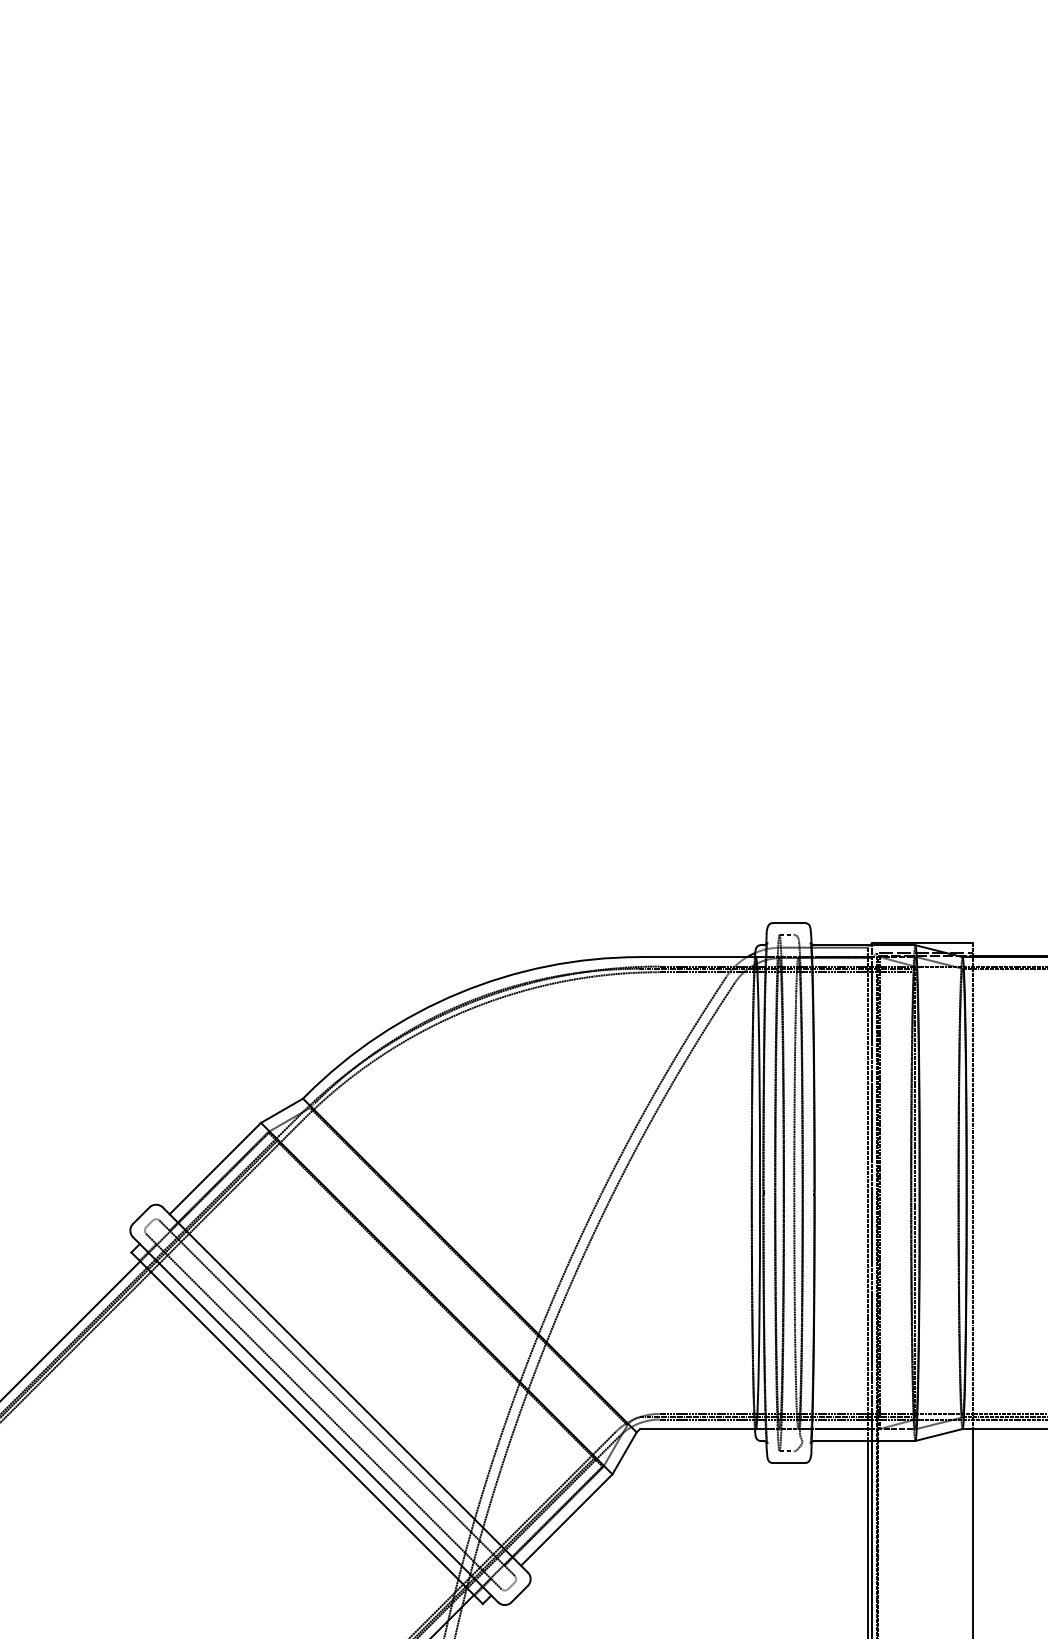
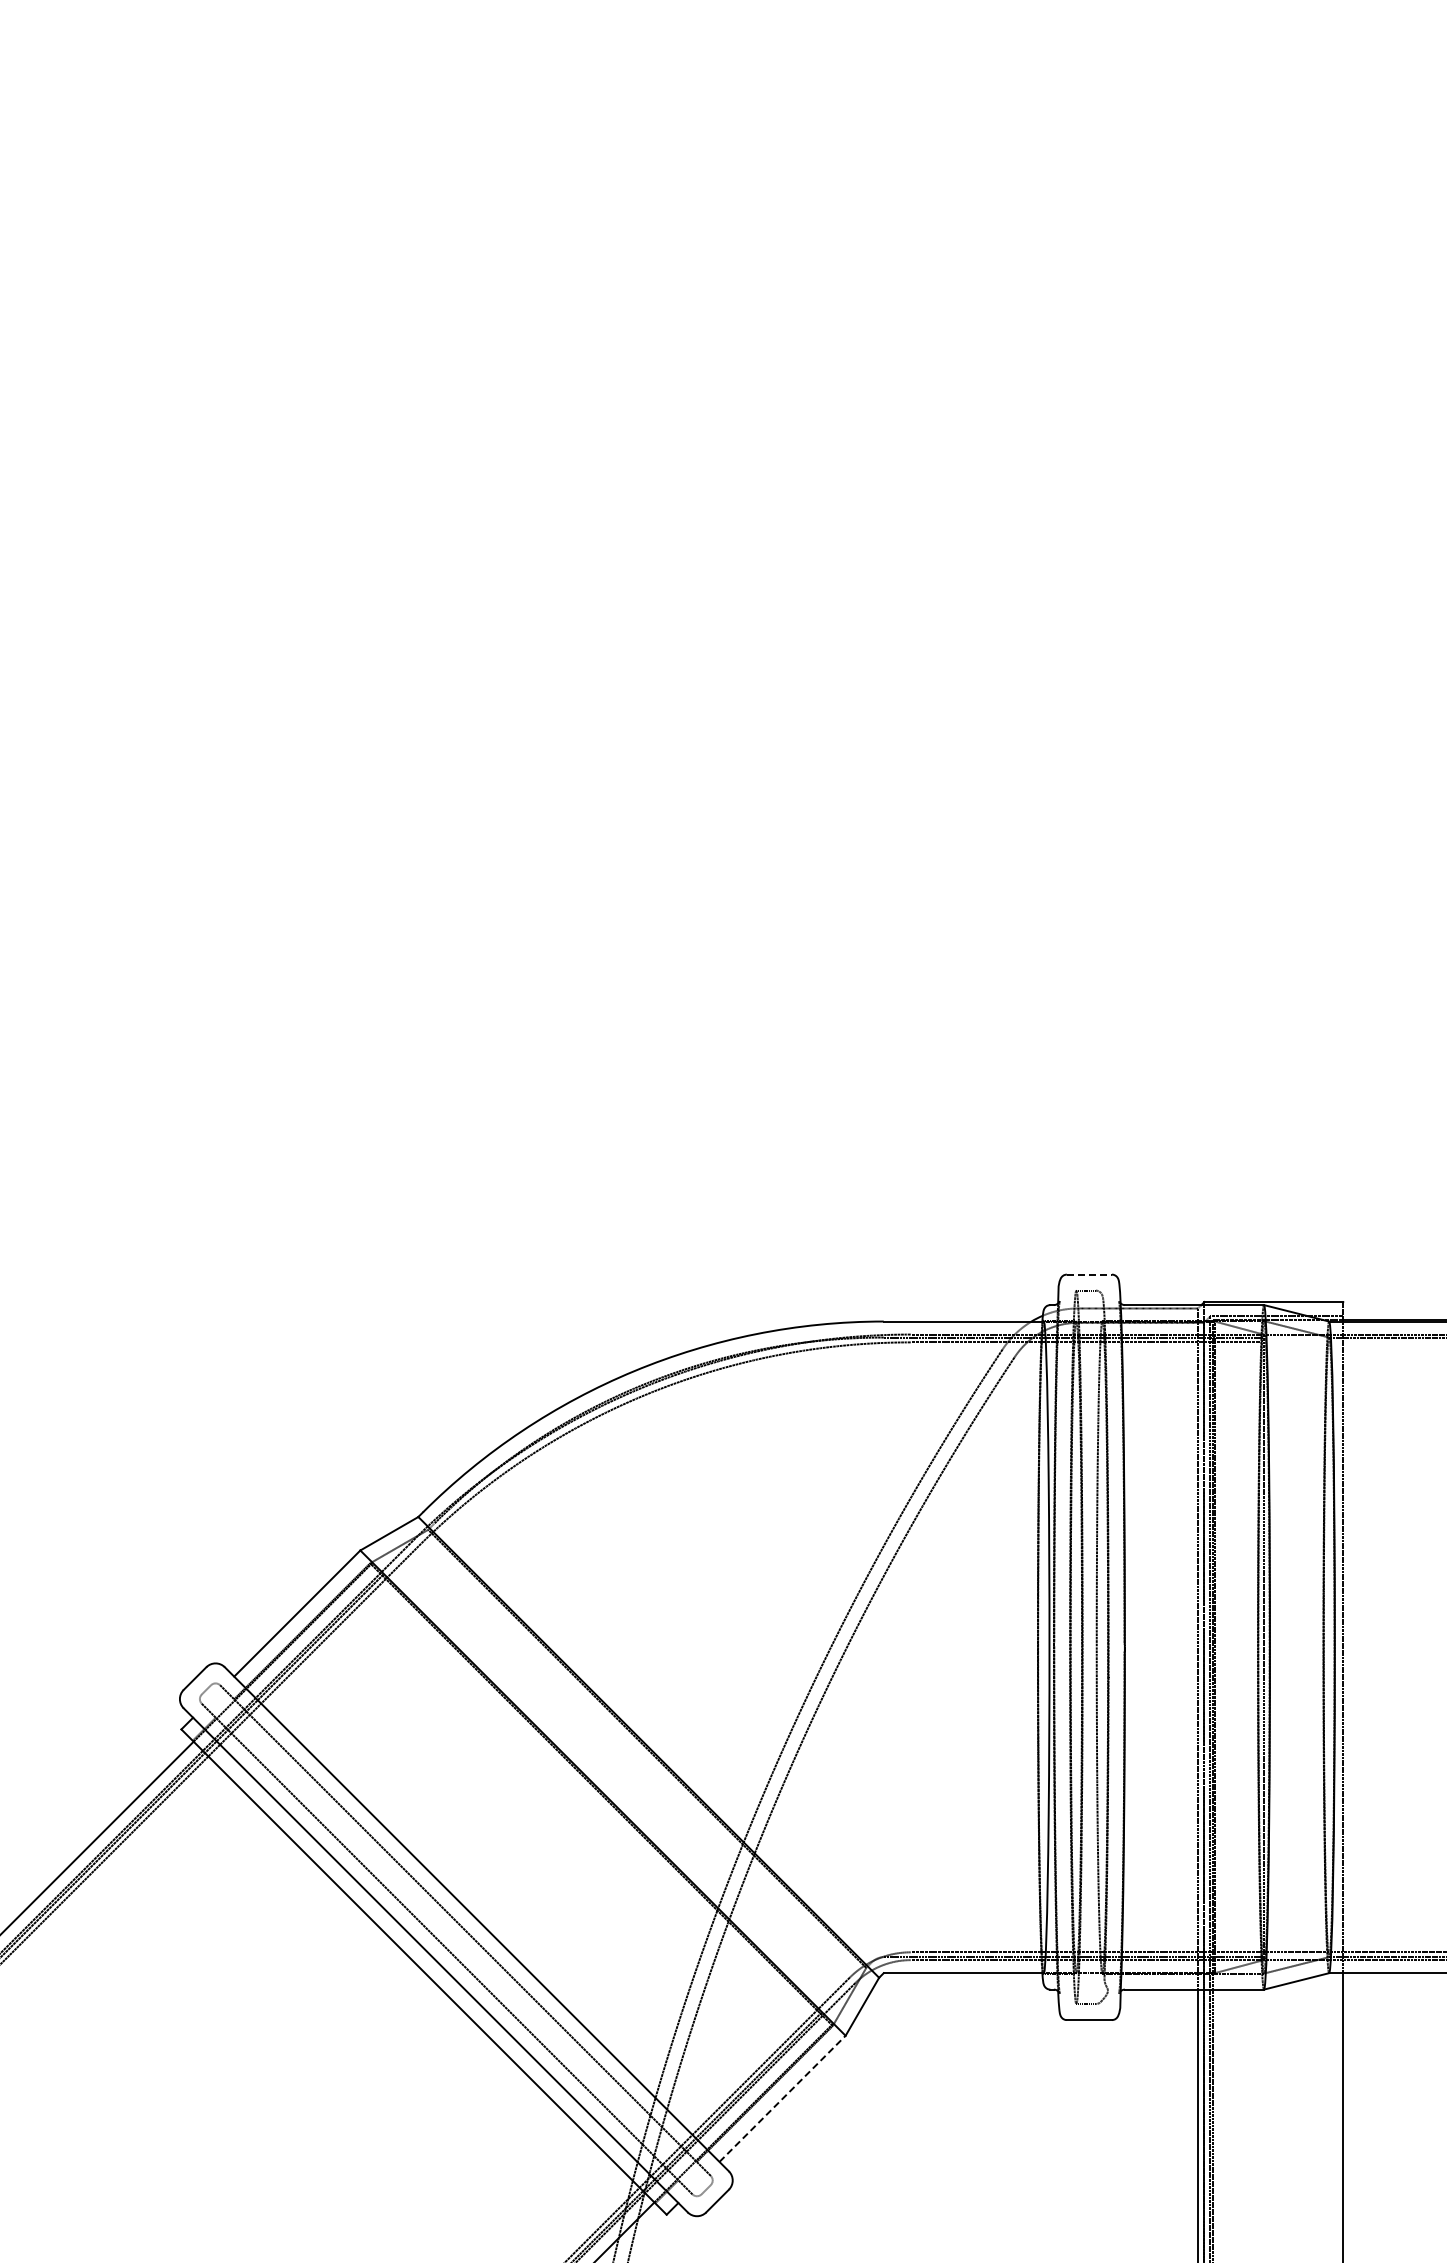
line: (789, 923) -> (1089, 1274), solid -> dashed
line: (566, 1519) -> (782, 2098), solid -> dashed

